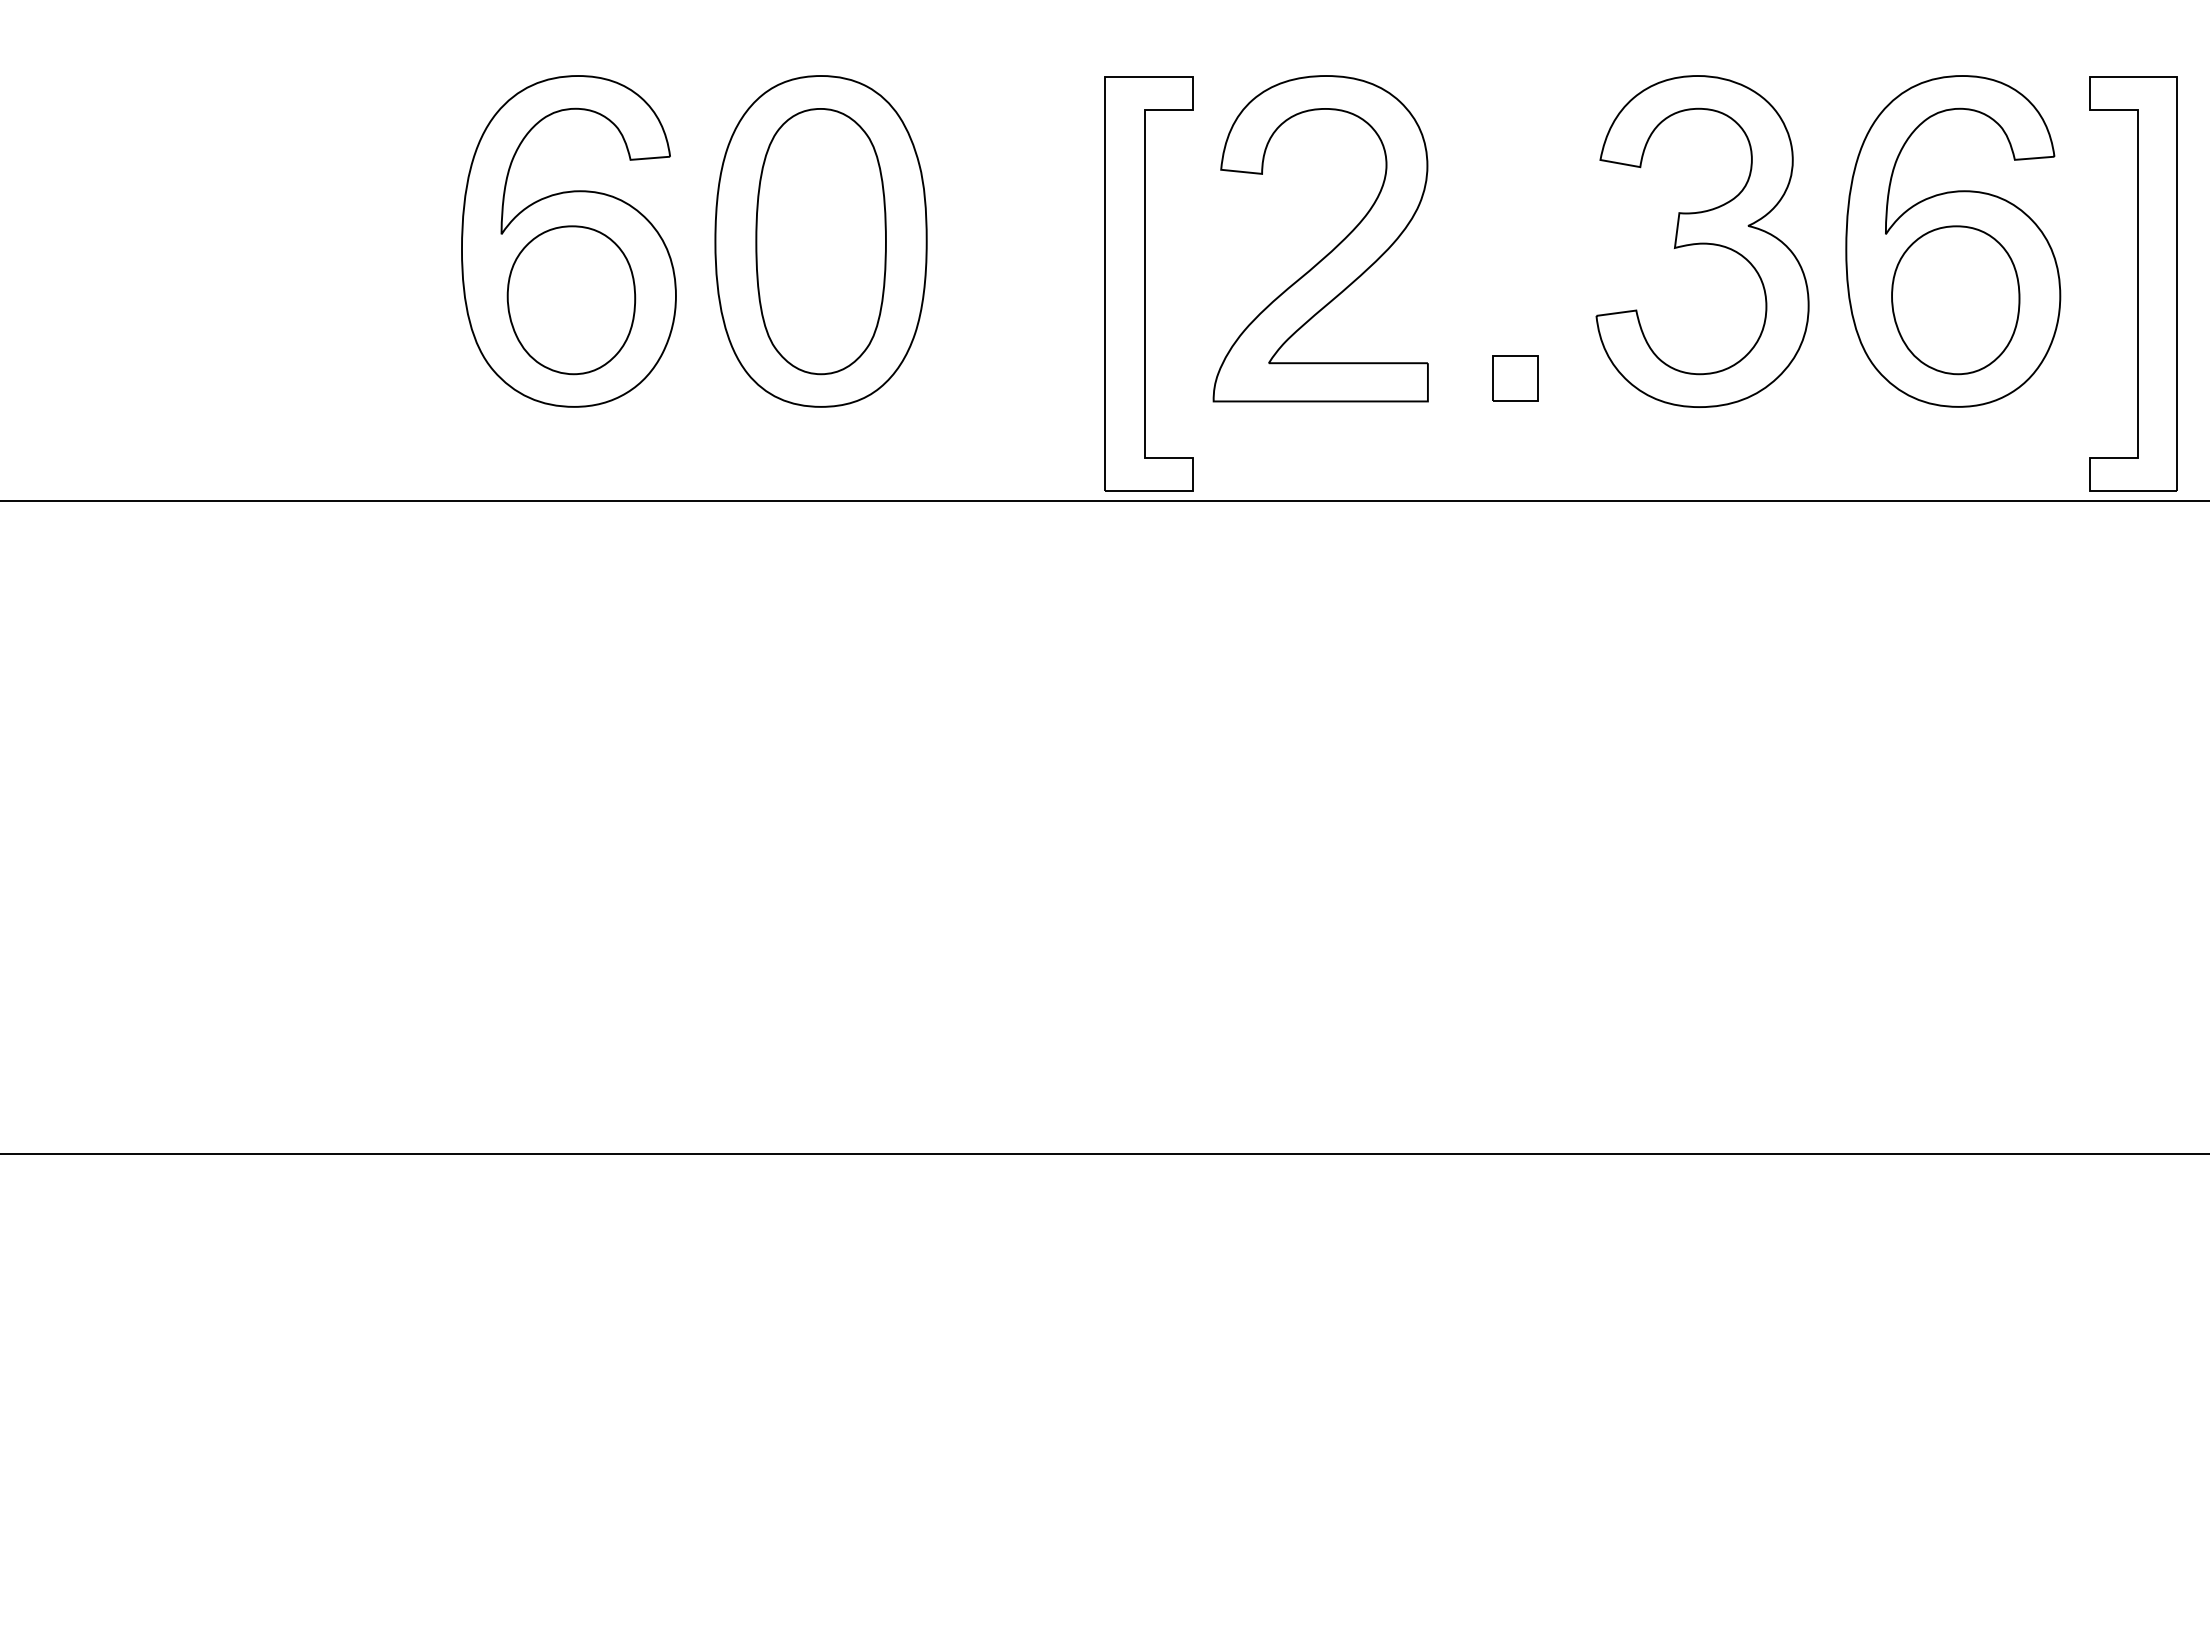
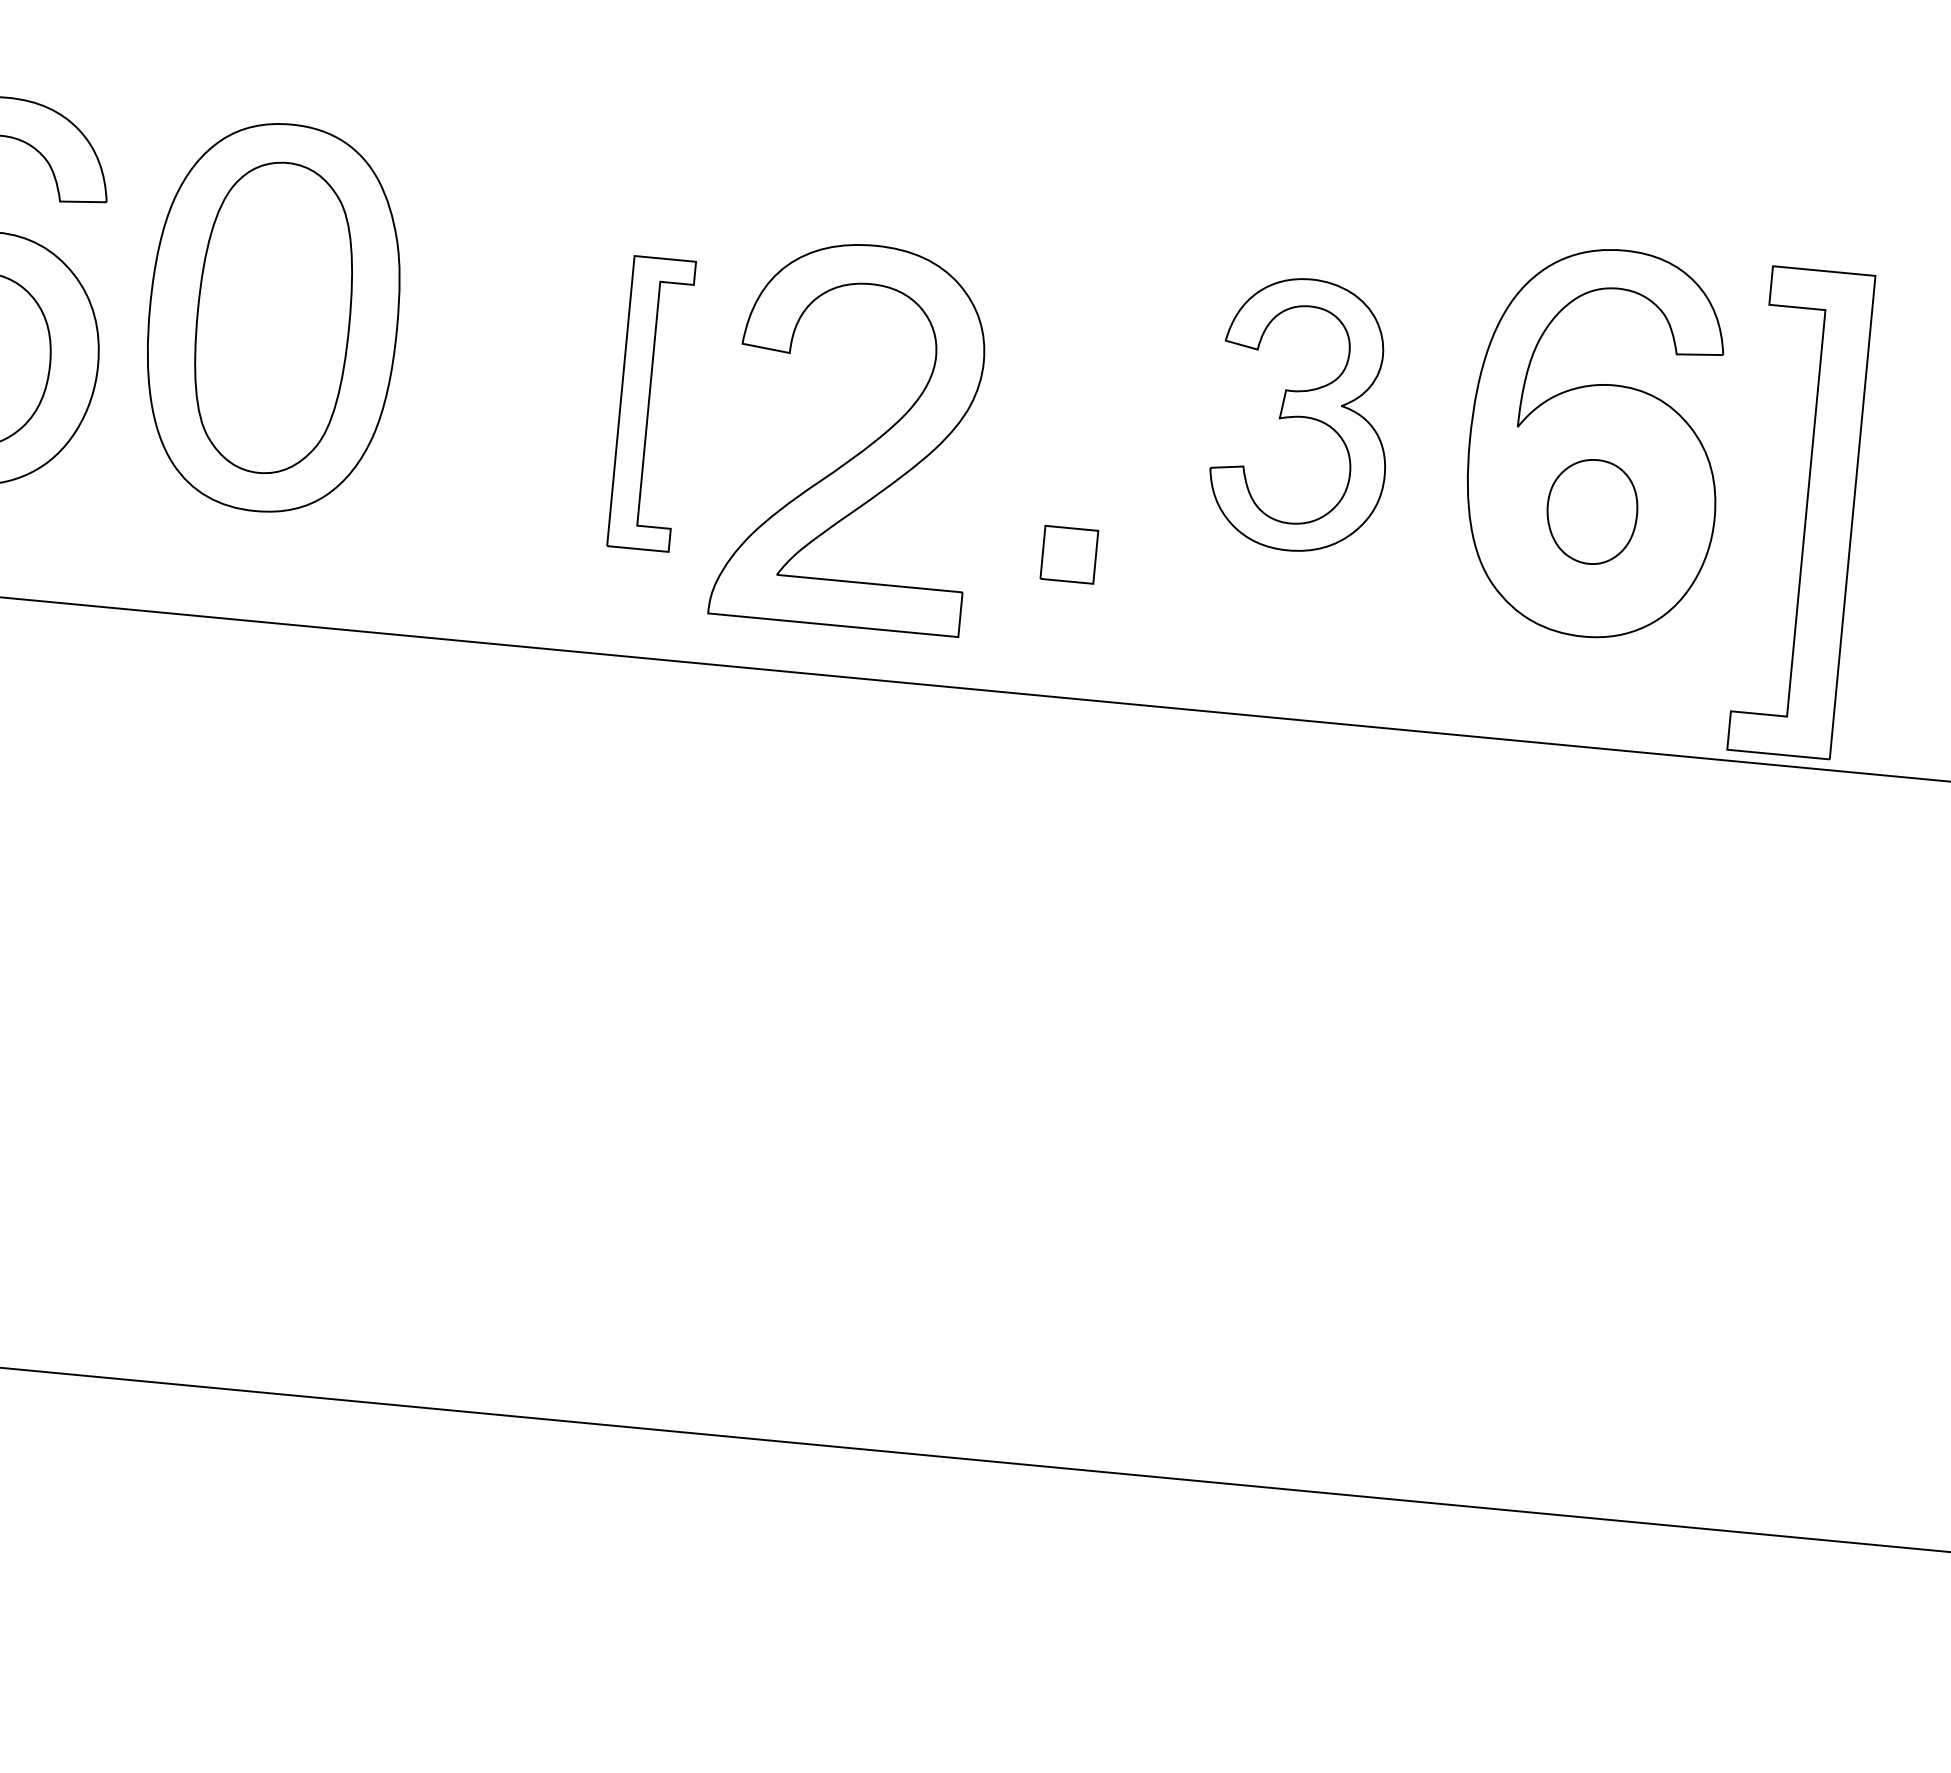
part: (1702, 241) -> (1302, 415), size x0.7
part: (1332, 249) -> (863, 449), moved
part: (1148, 283) -> (651, 403), size x0.6
part: (1955, 300) -> (1591, 512), size x0.6

